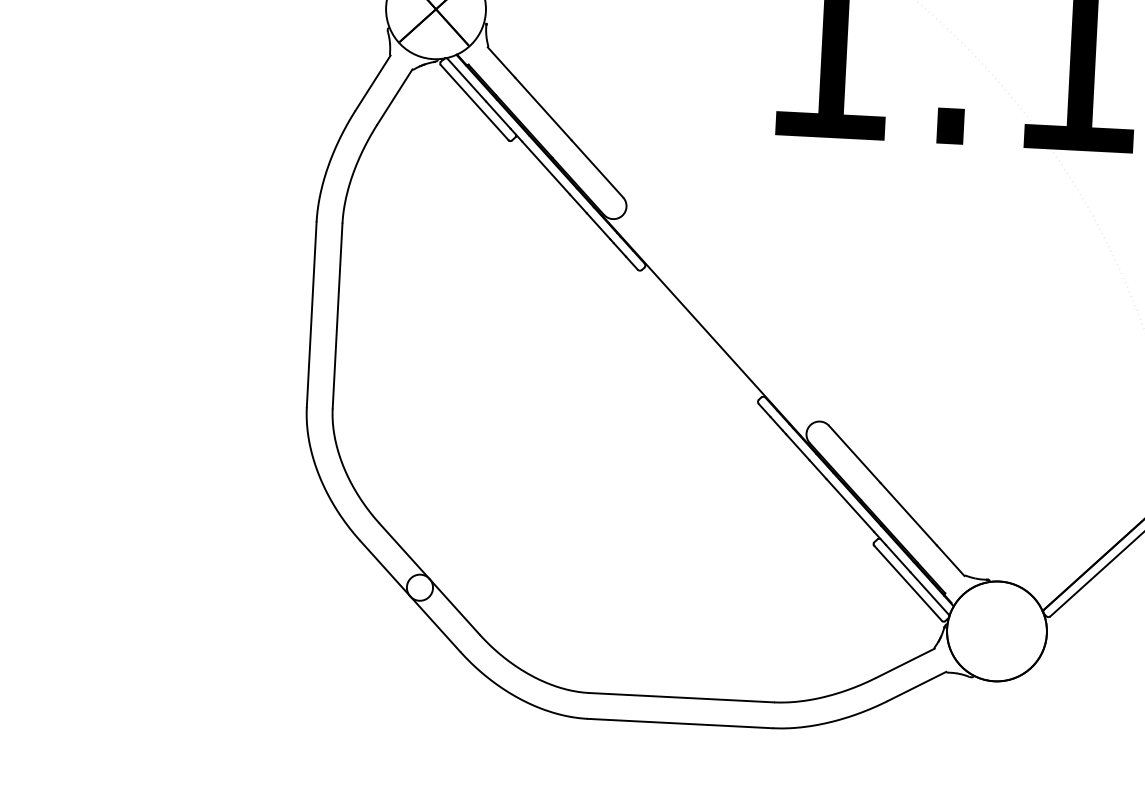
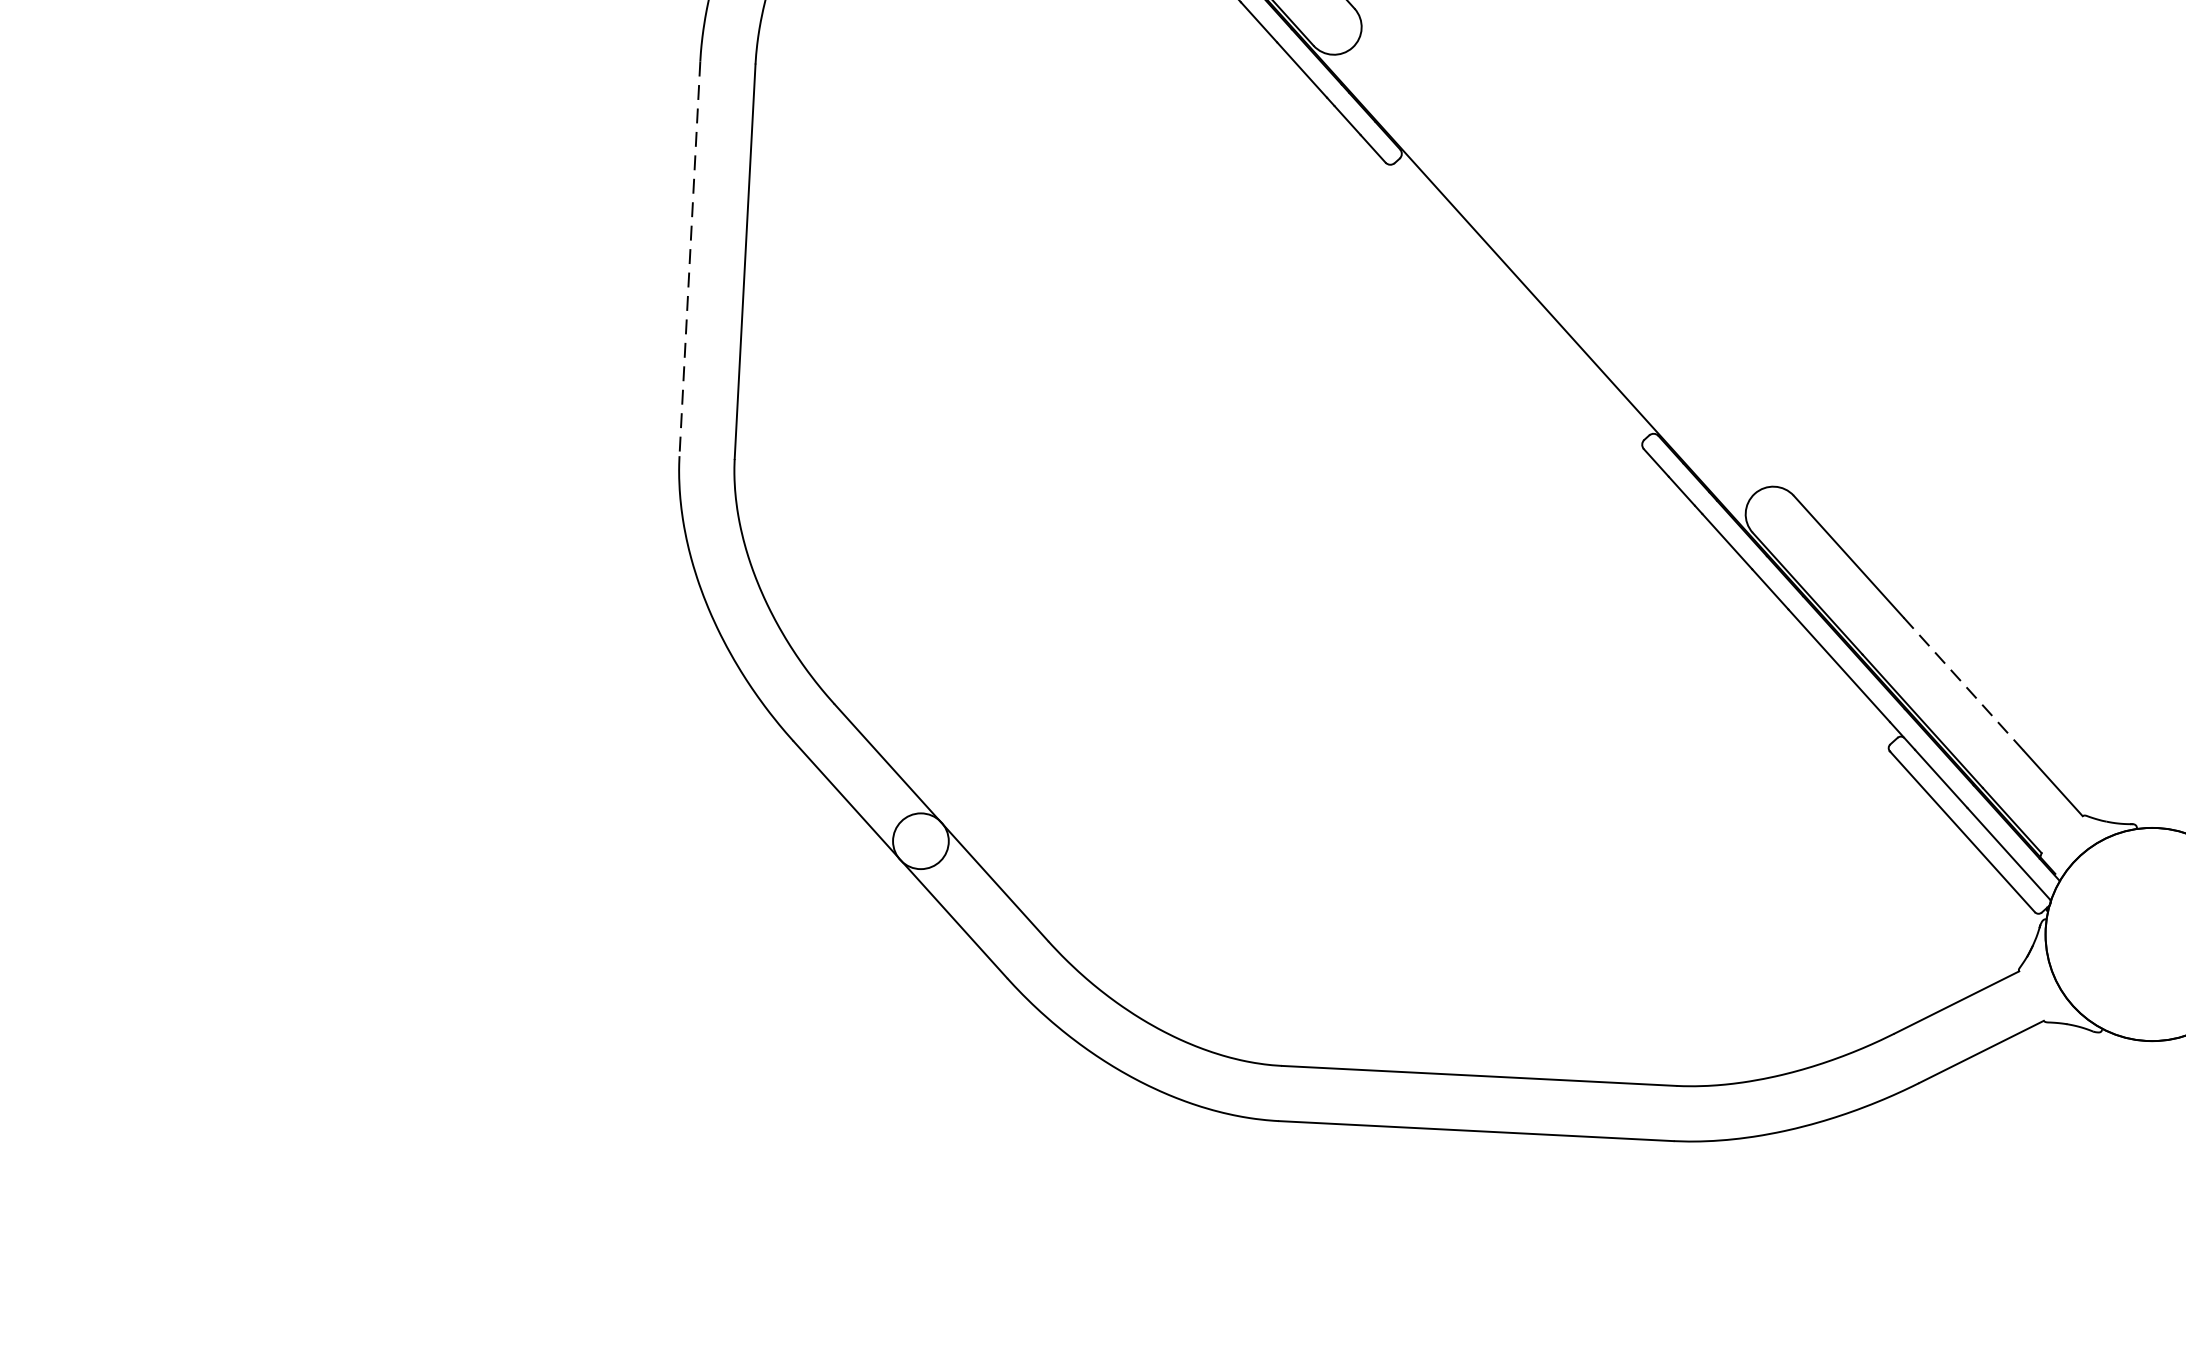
line: (311, 314) -> (689, 258), solid -> dashed
line: (909, 514) -> (1965, 685), solid -> dashed

